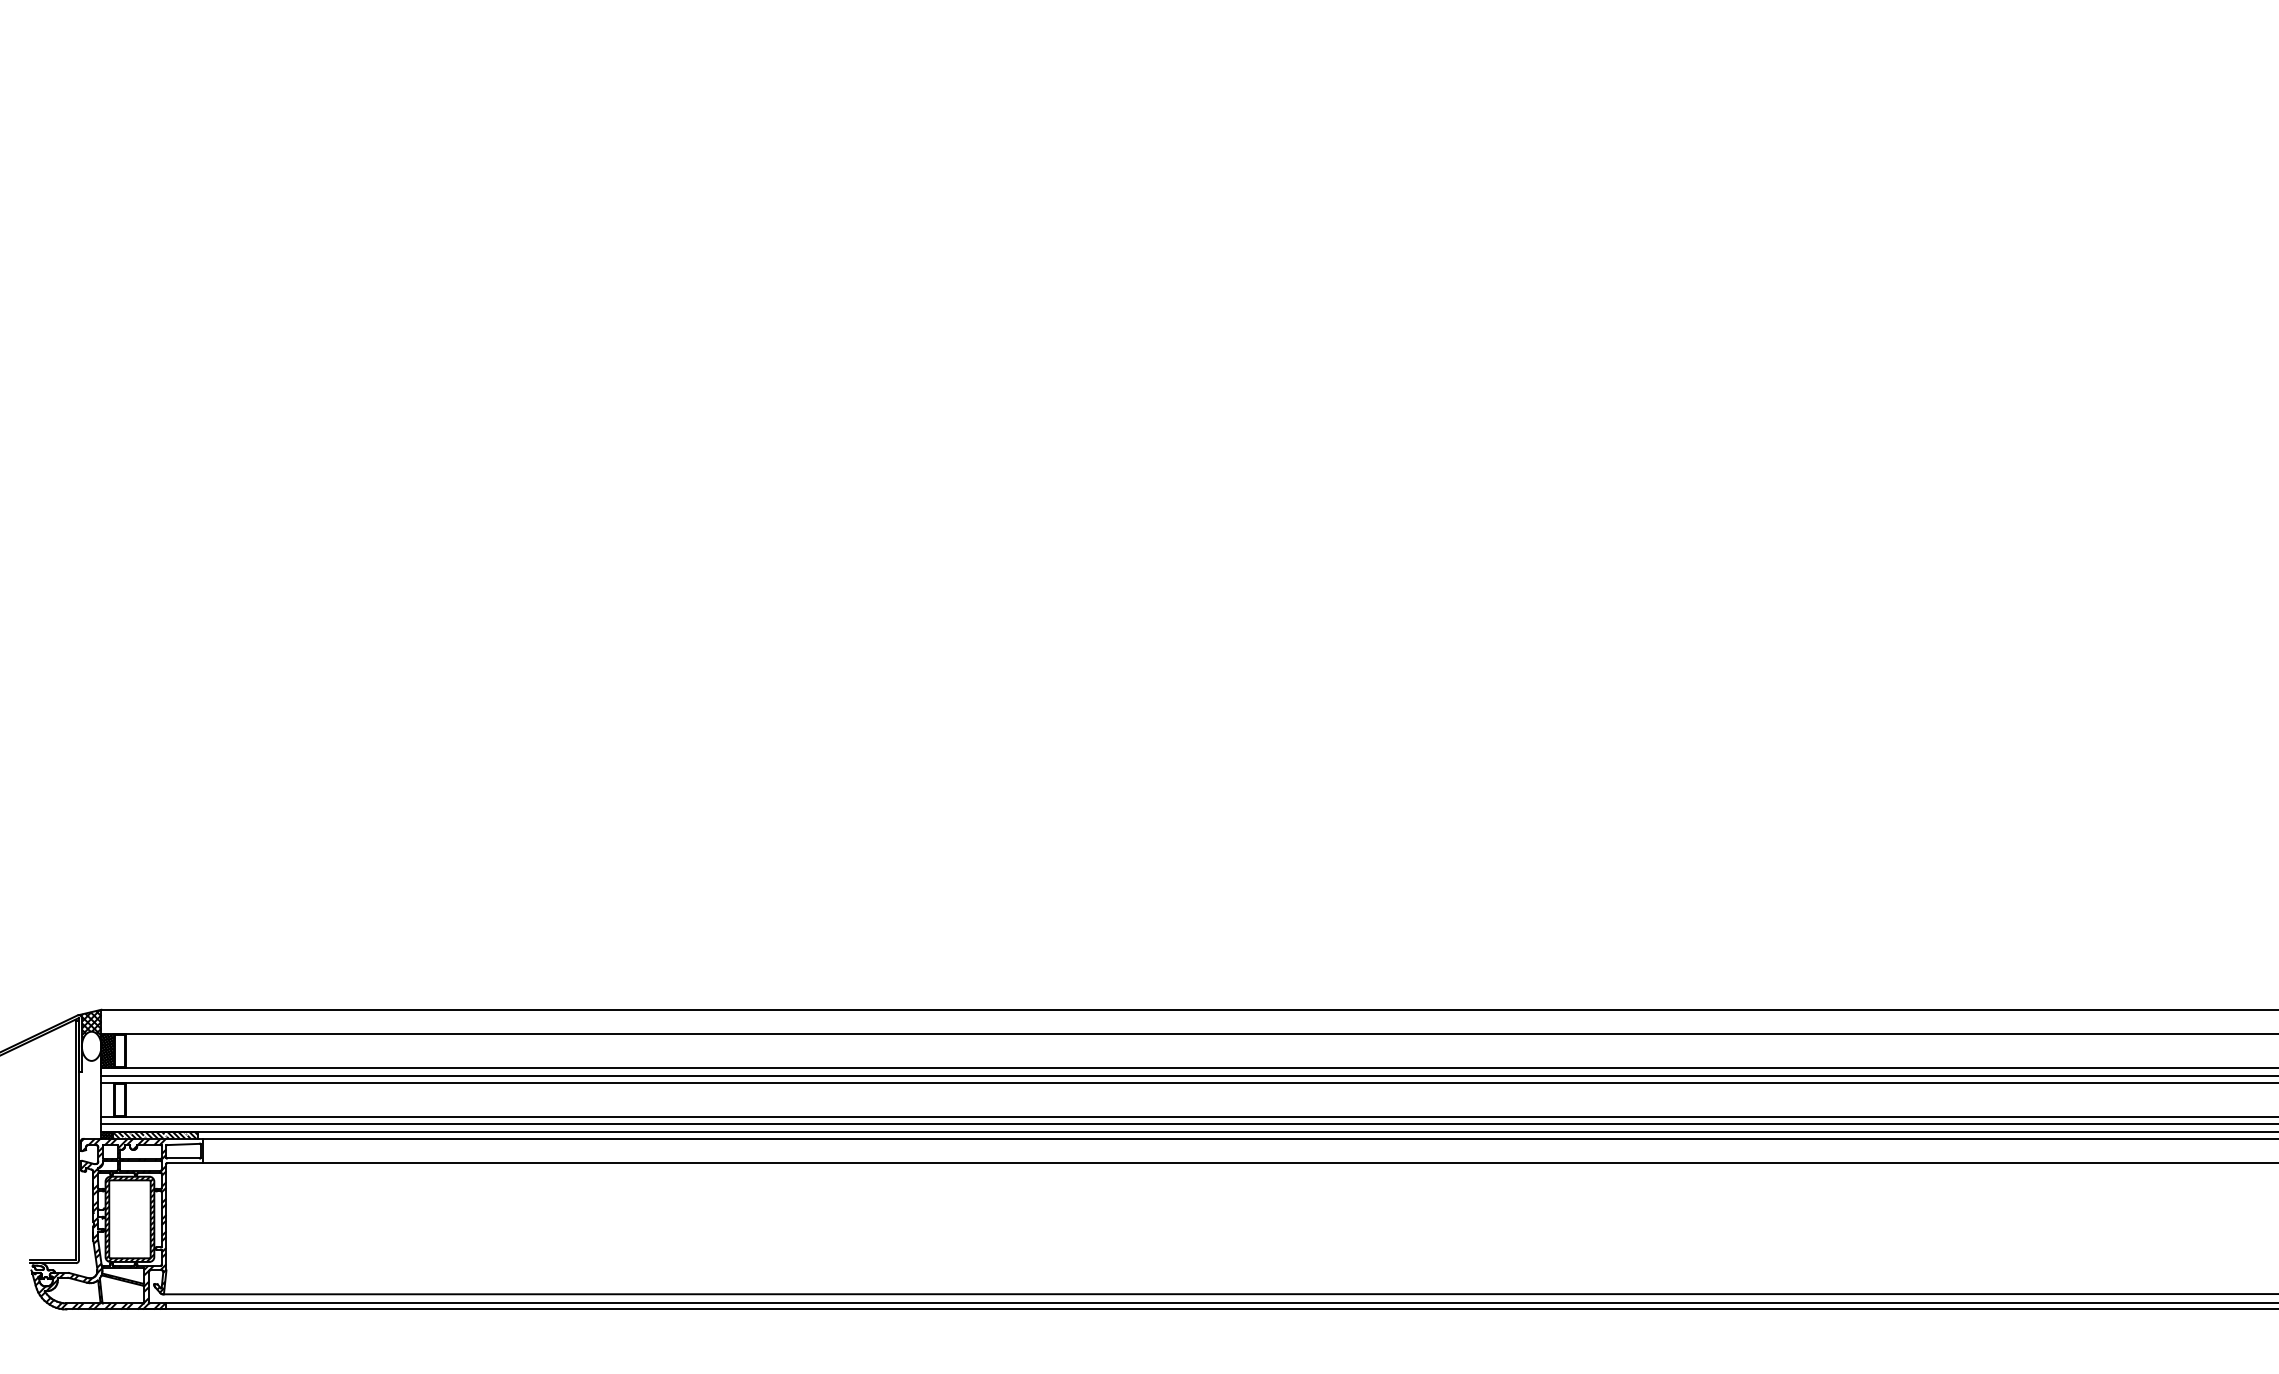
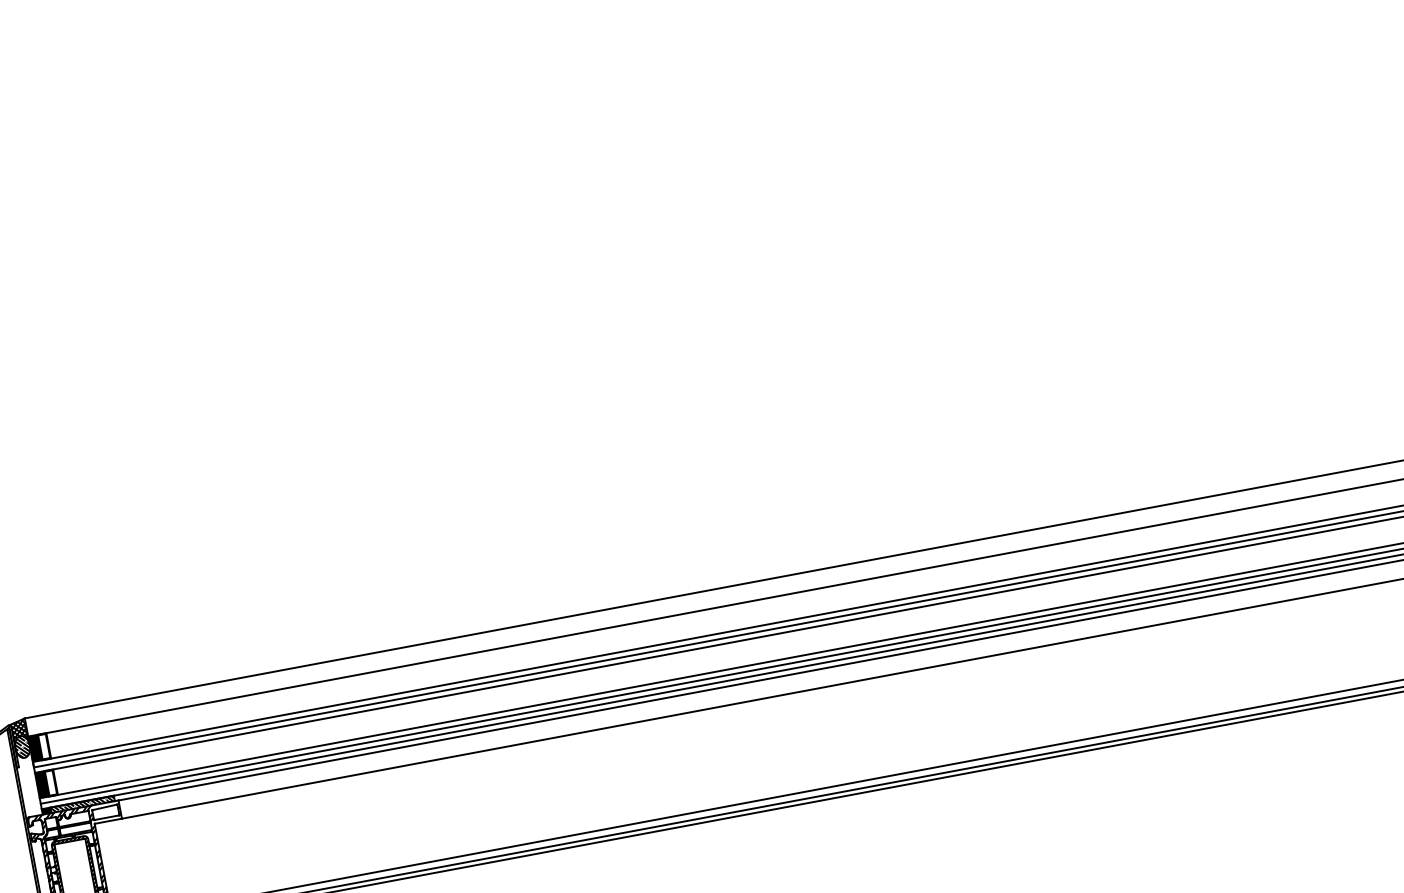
hatch: (91, 1046) -> (22, 747), added
hatch: (107, 1099) -> (41, 784), added

